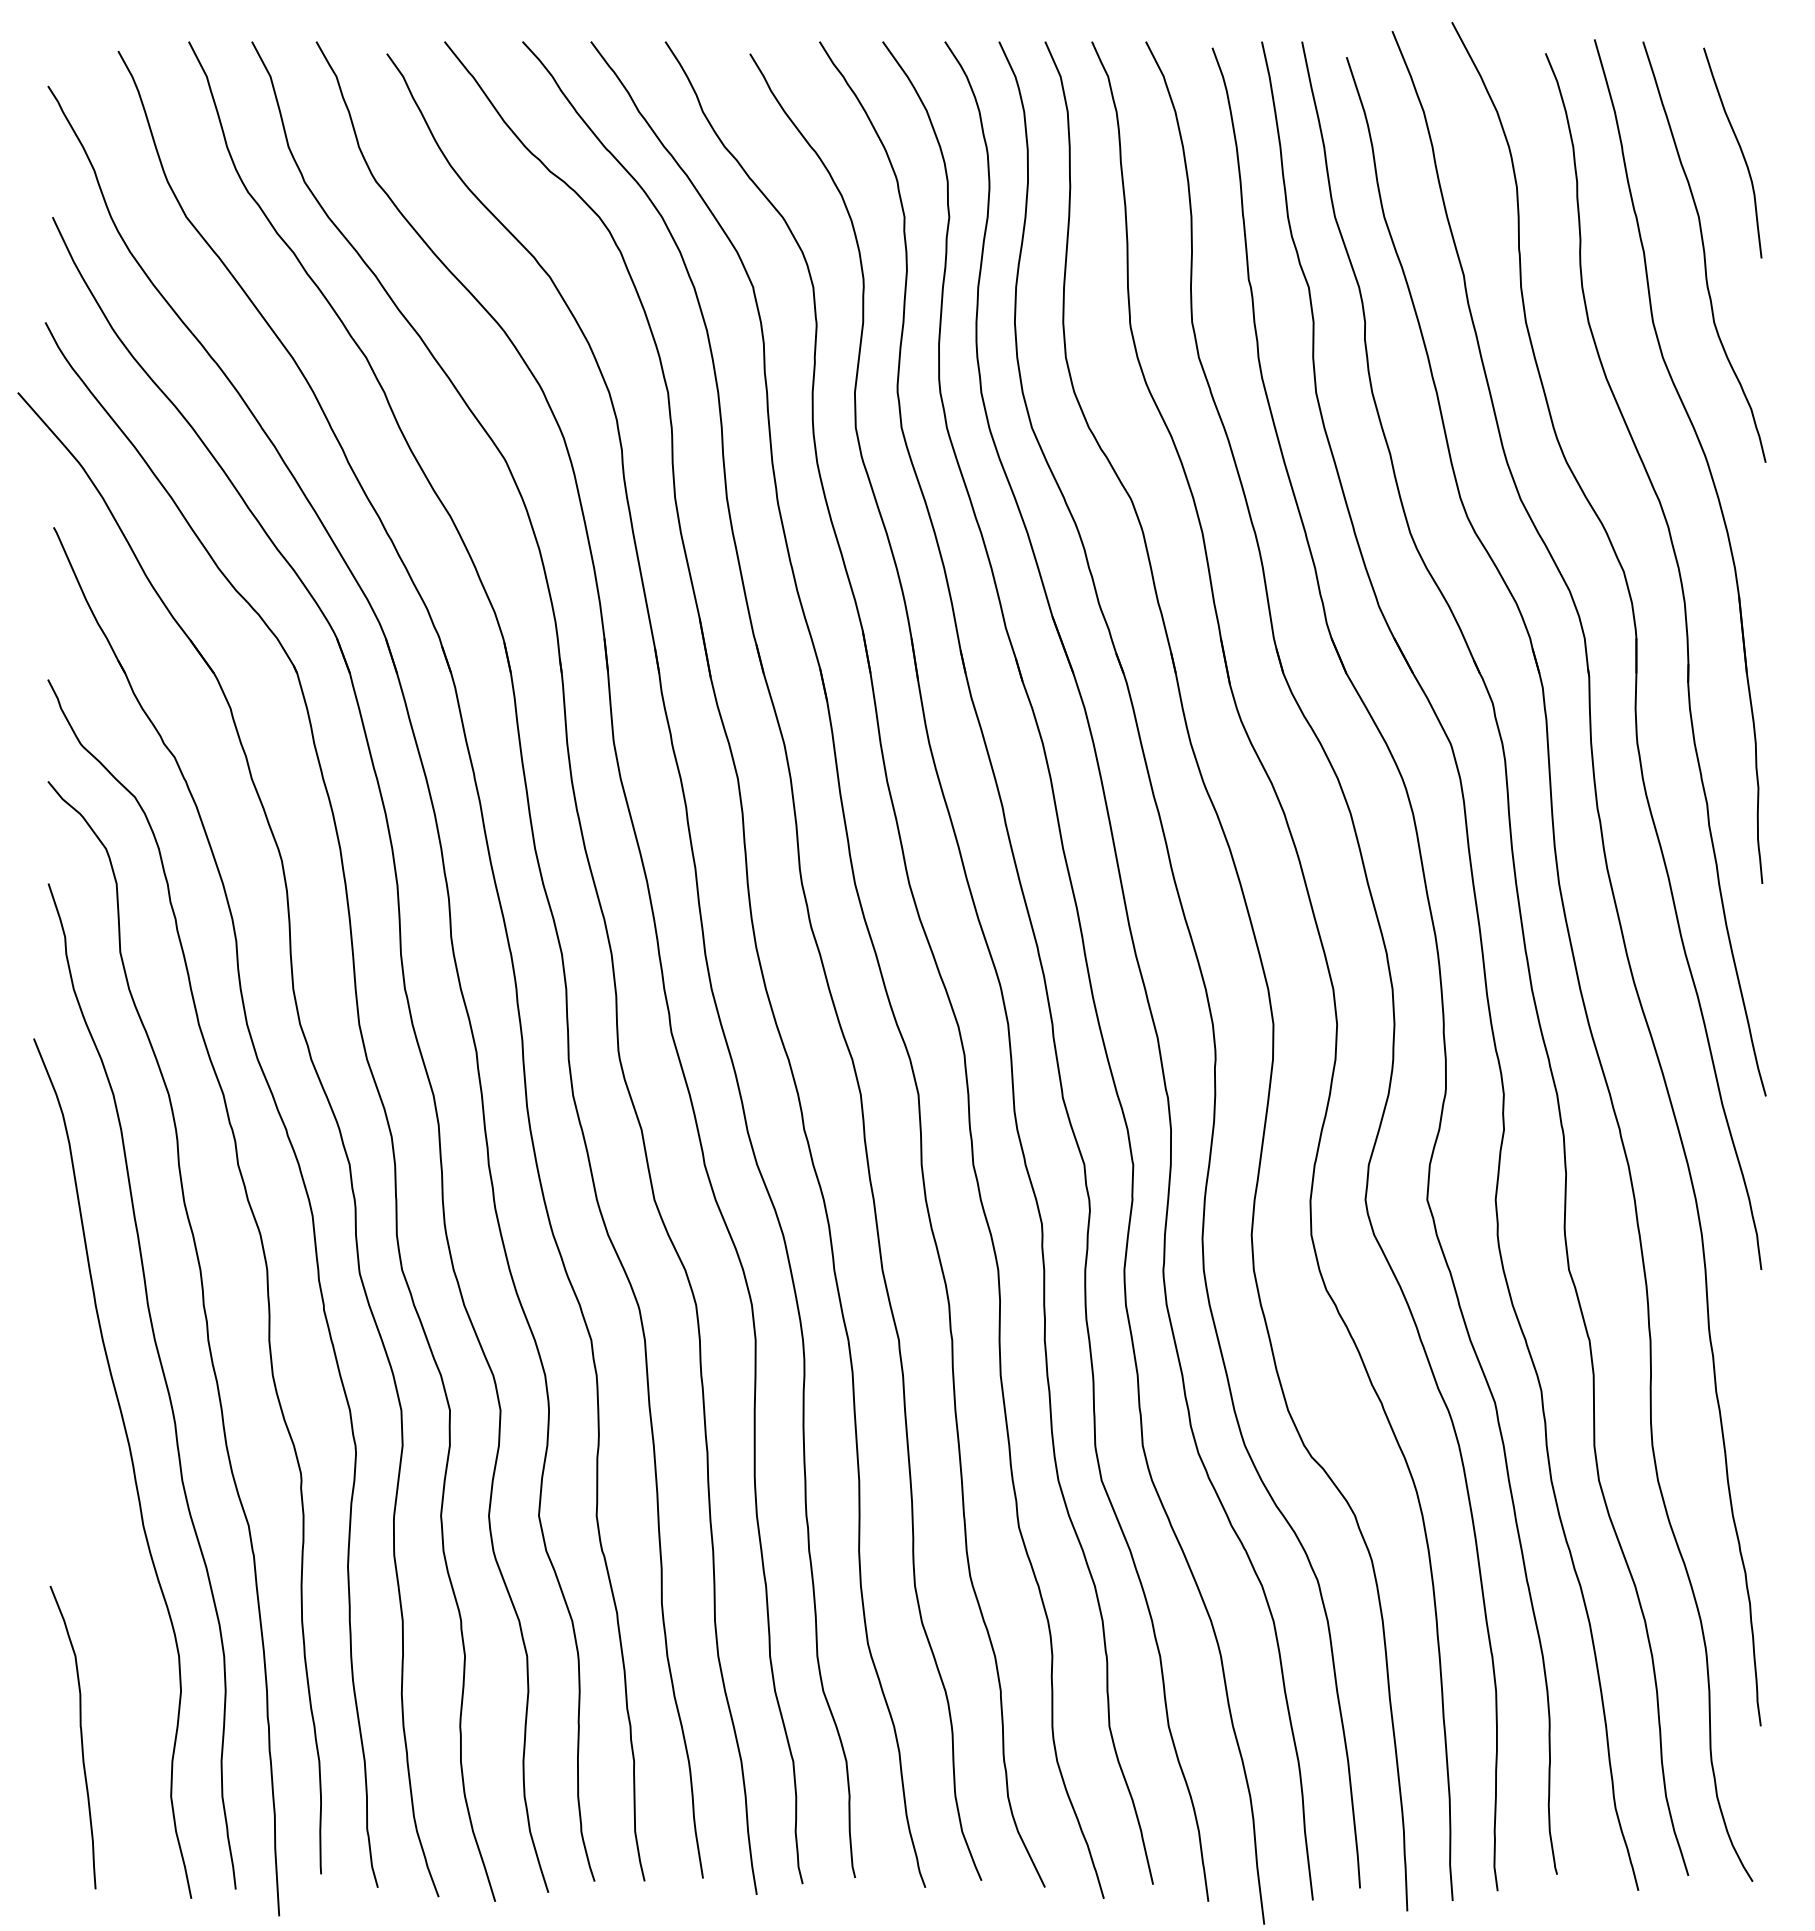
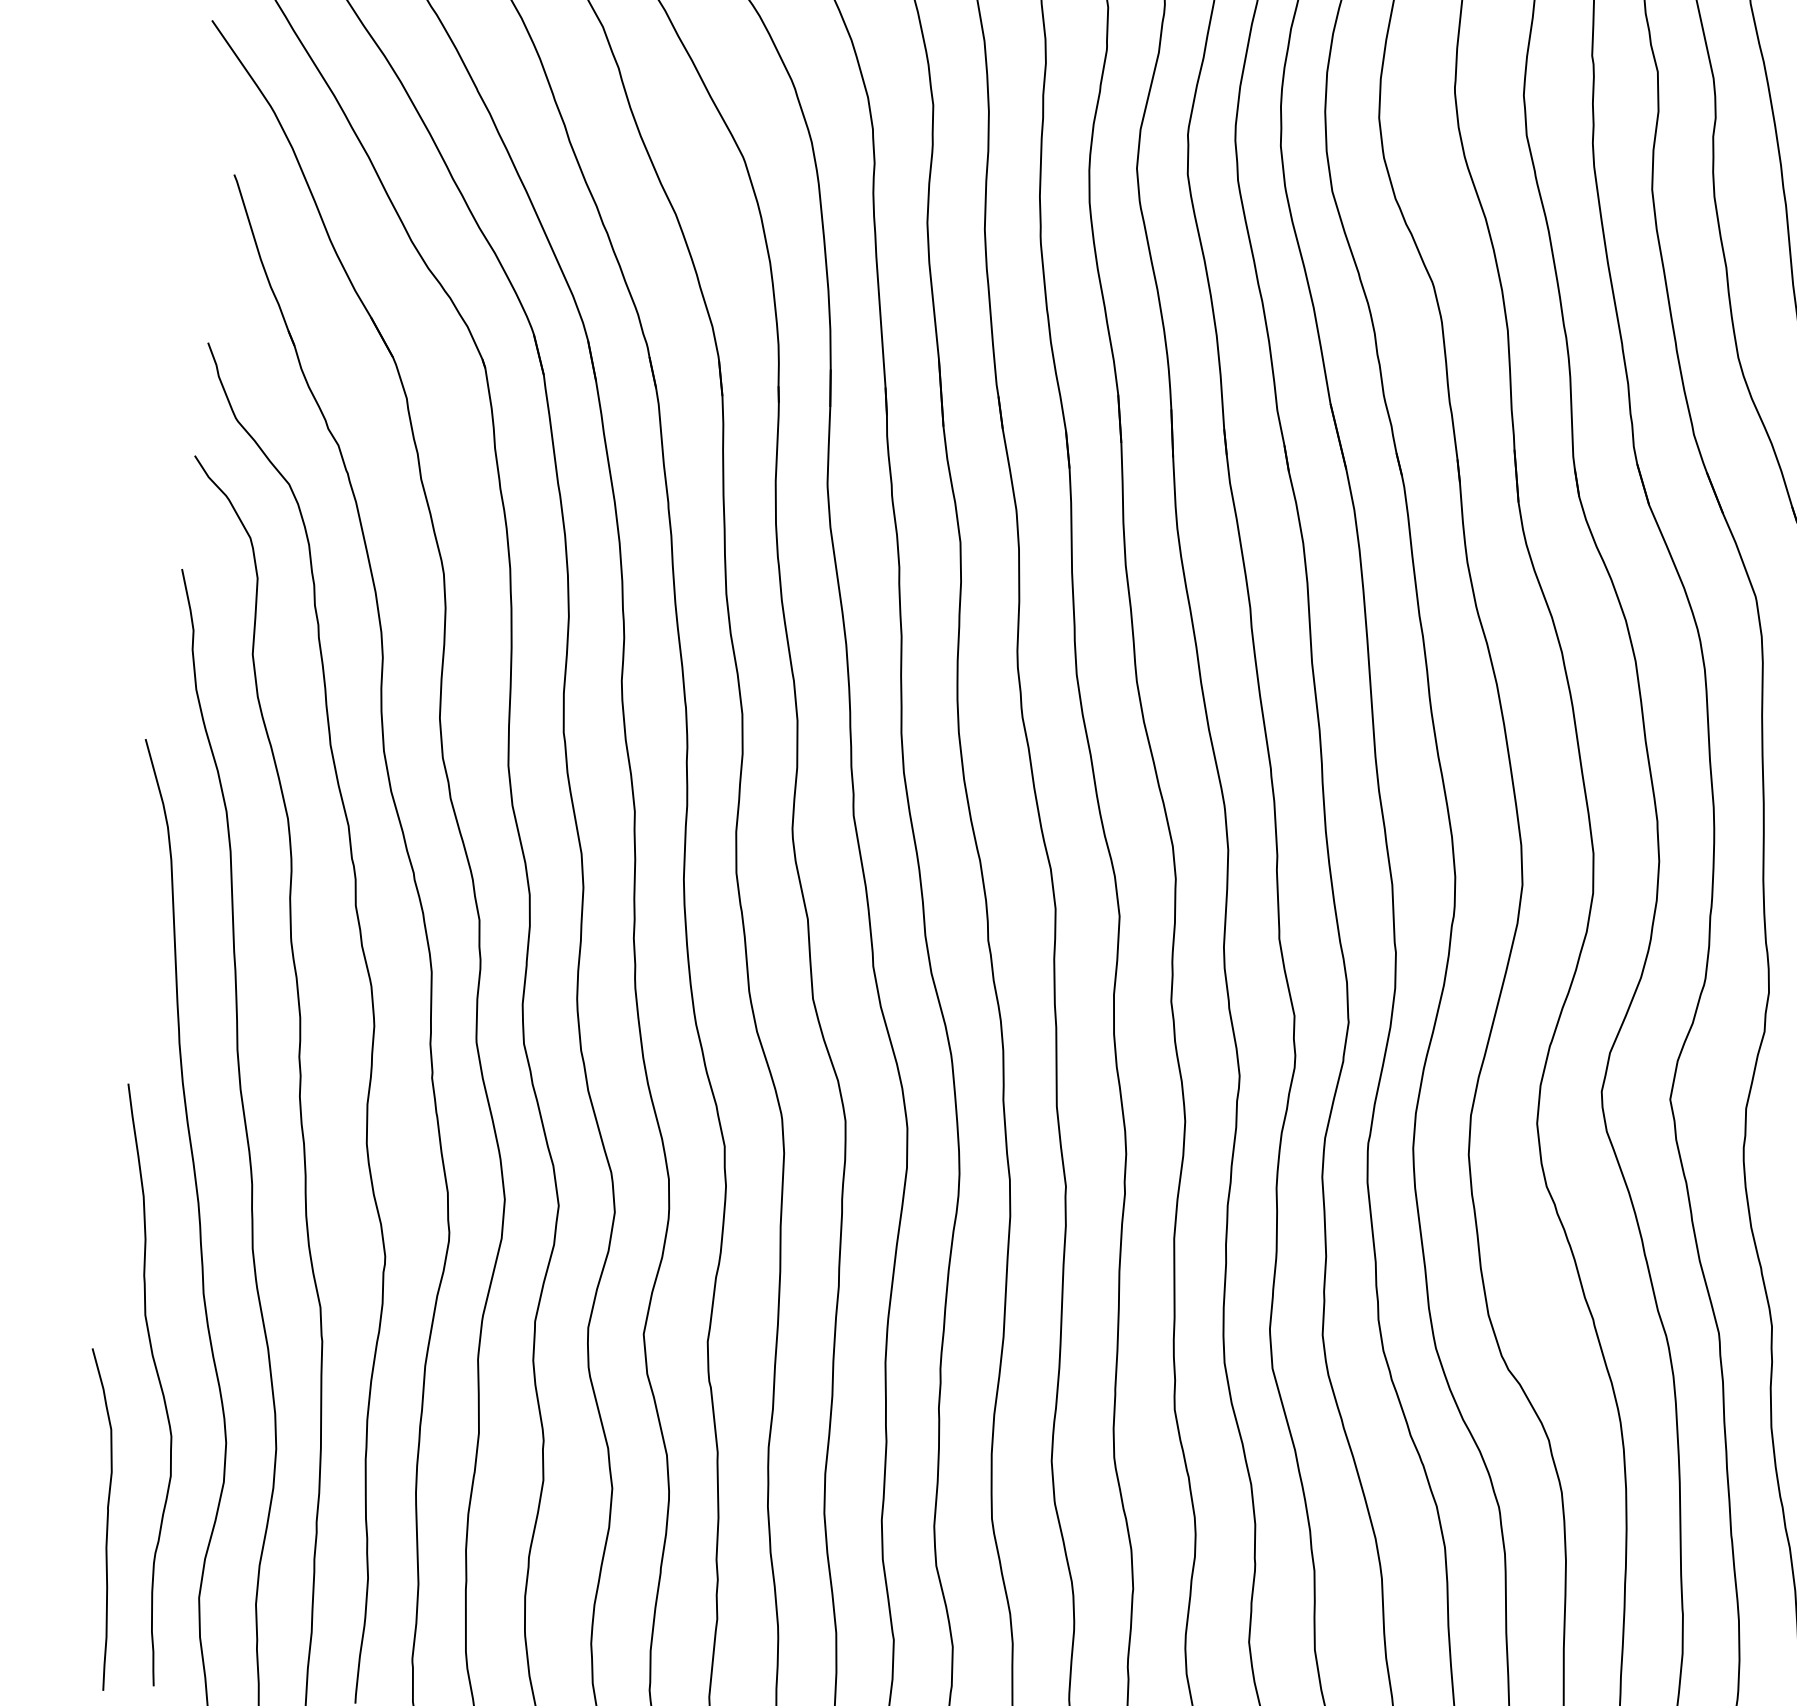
curve: (111, 1606) -> (157, 1379), added

